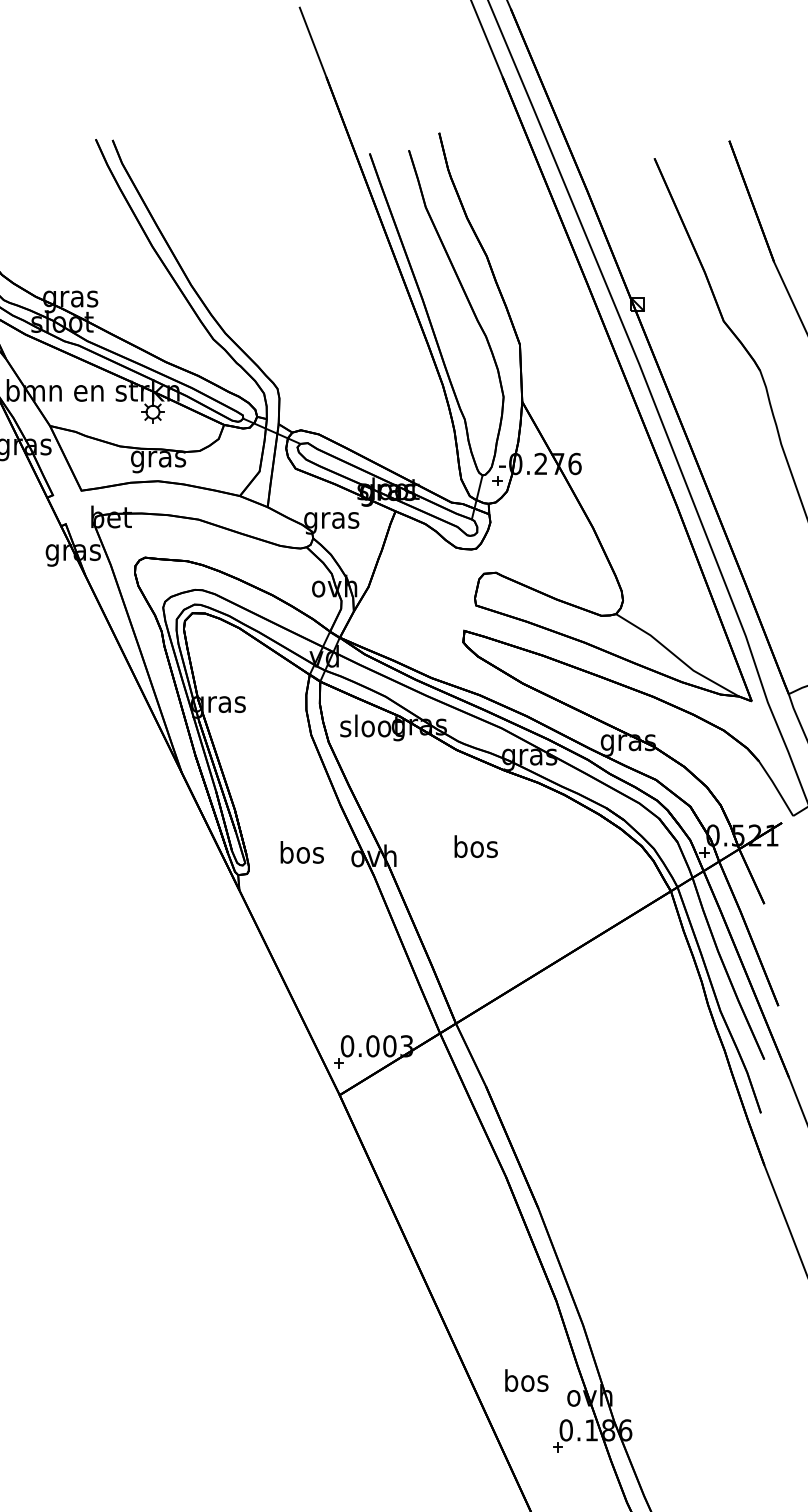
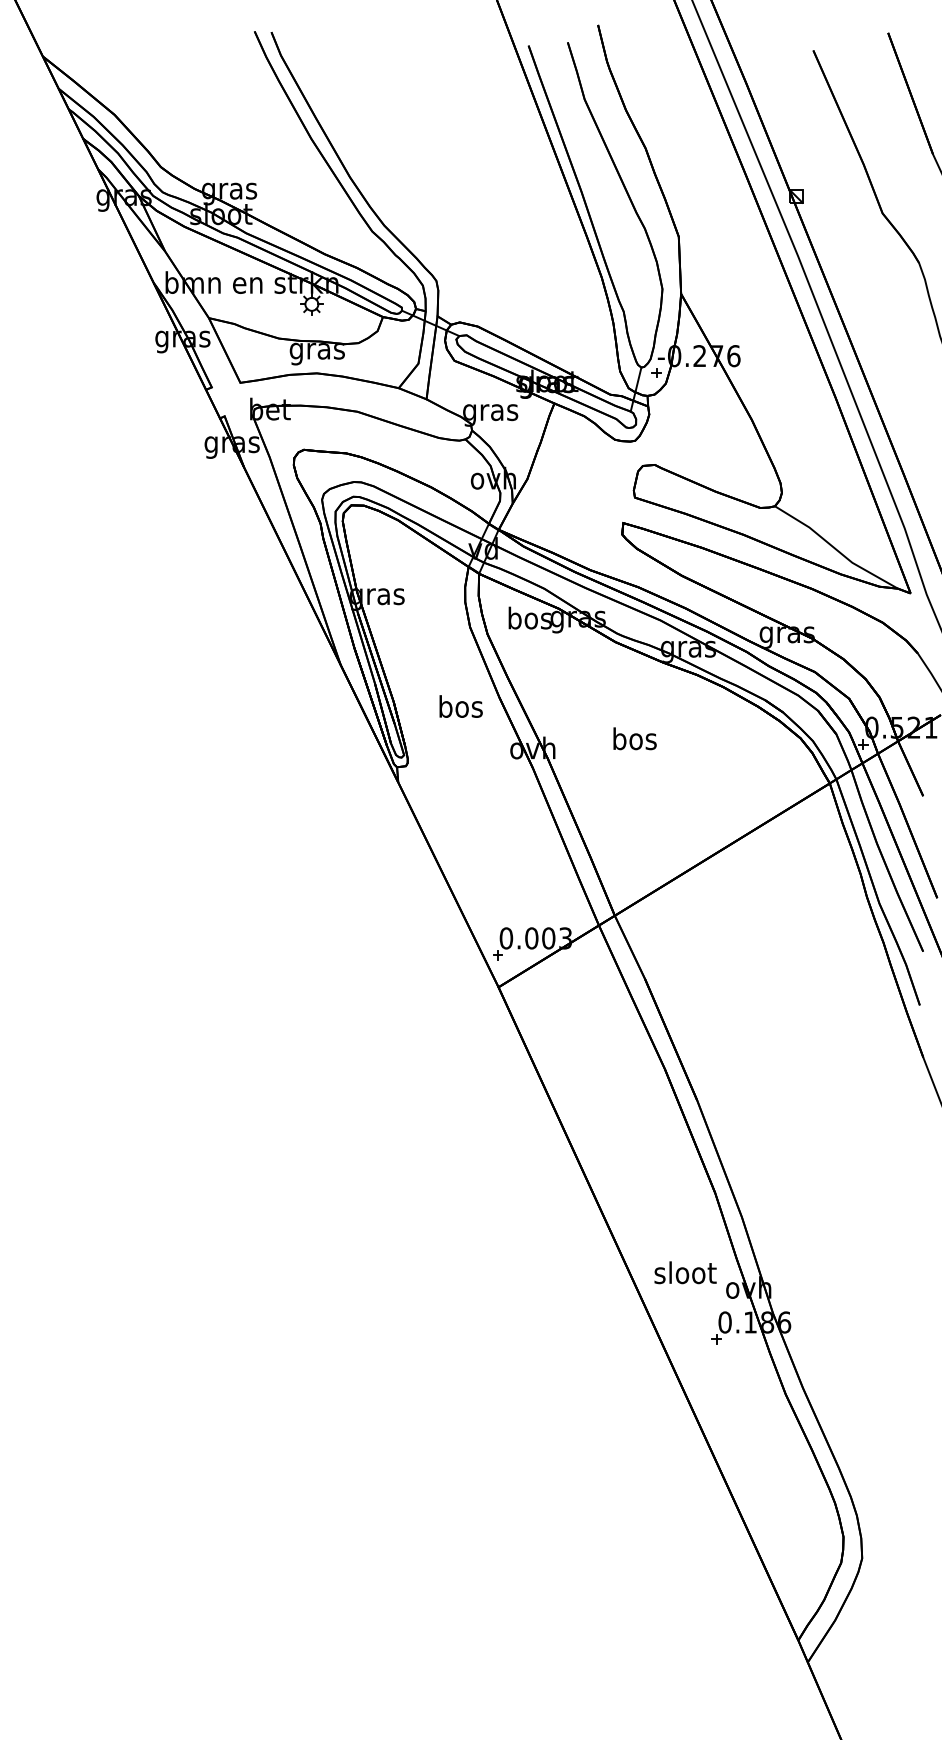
text: (370, 725) -> (529, 617), sloot -> bos
text: (301, 852) -> (460, 706), moved
text: (526, 1380) -> (685, 1272), bos -> sloot

